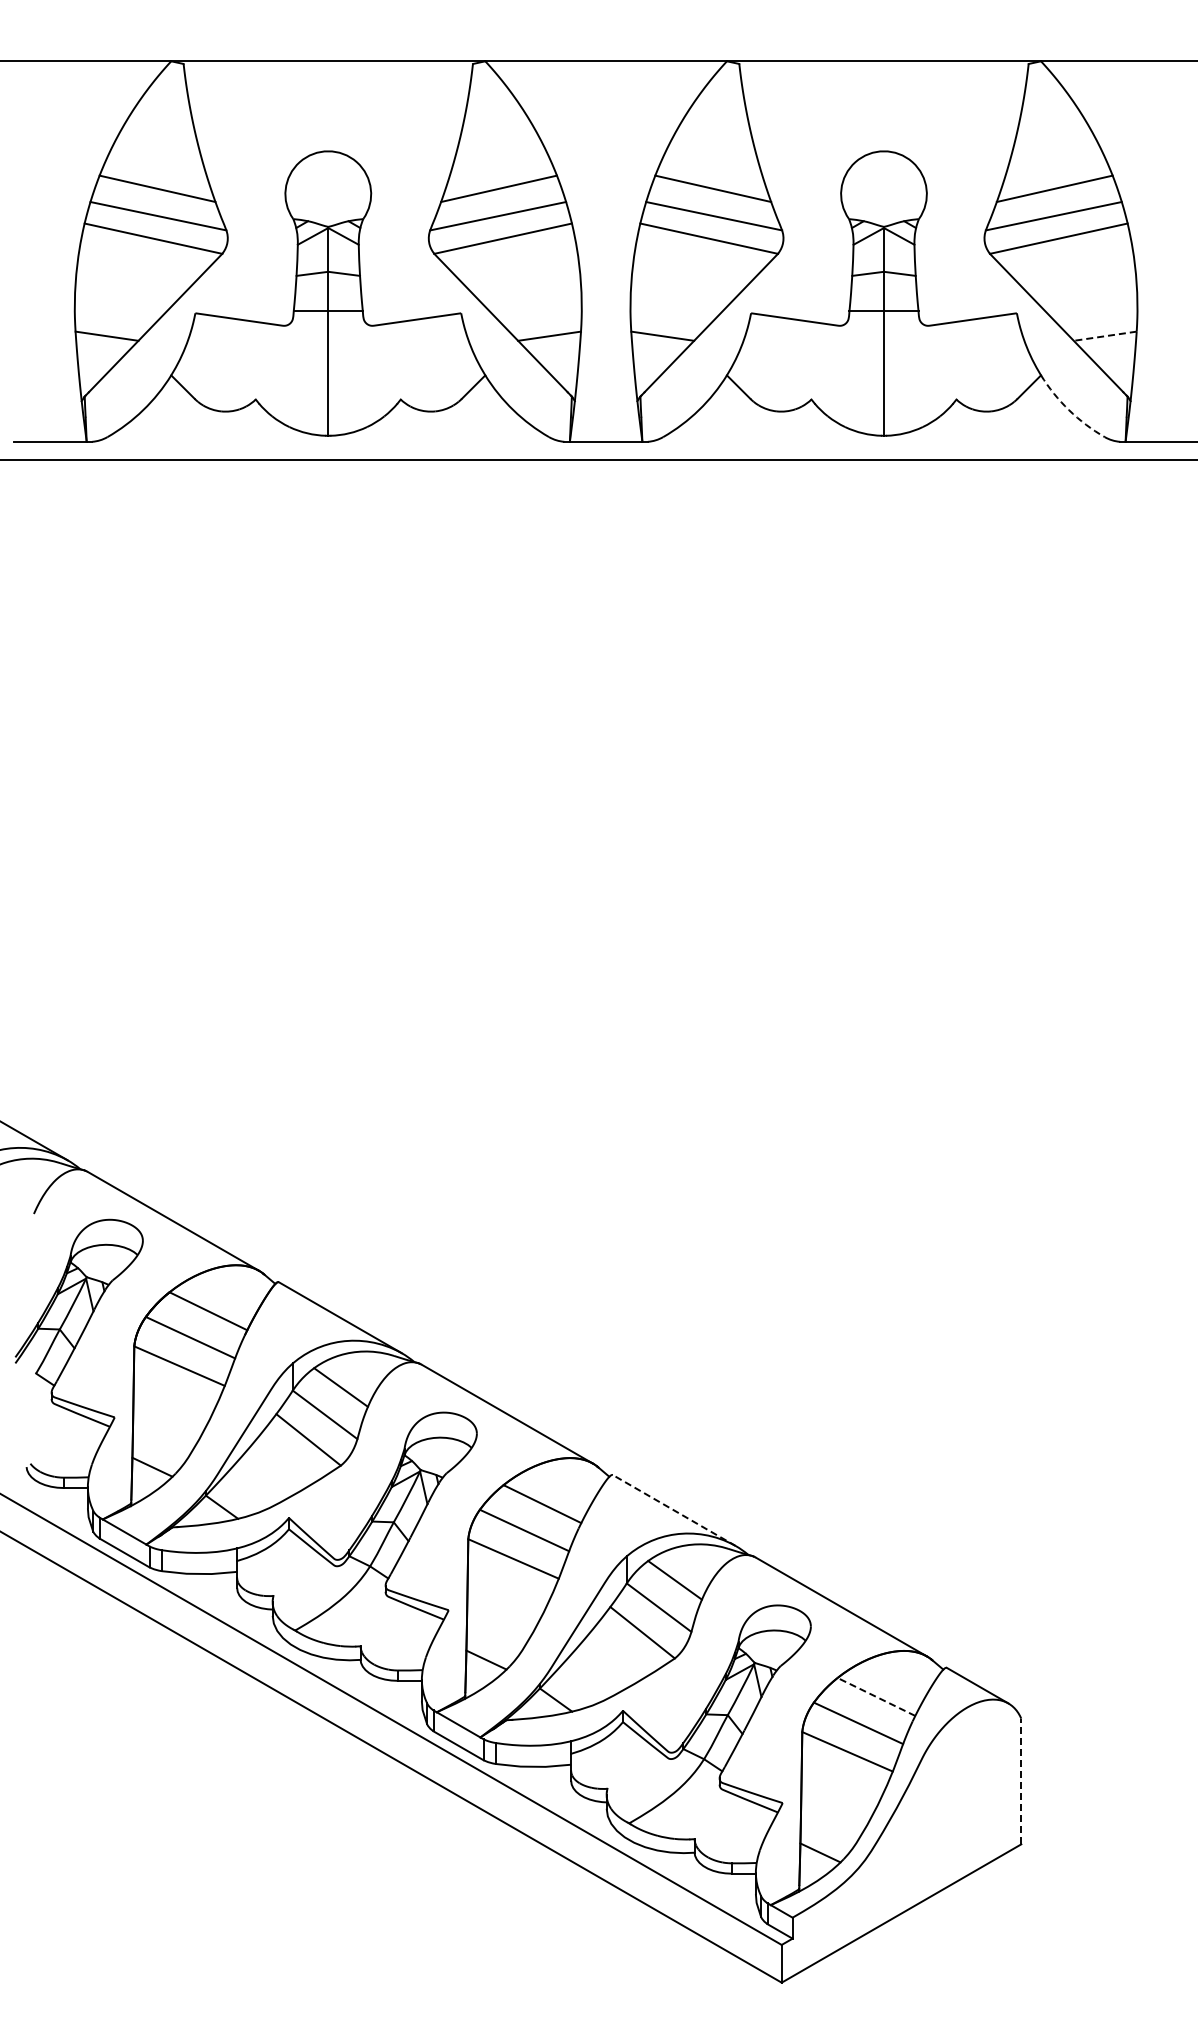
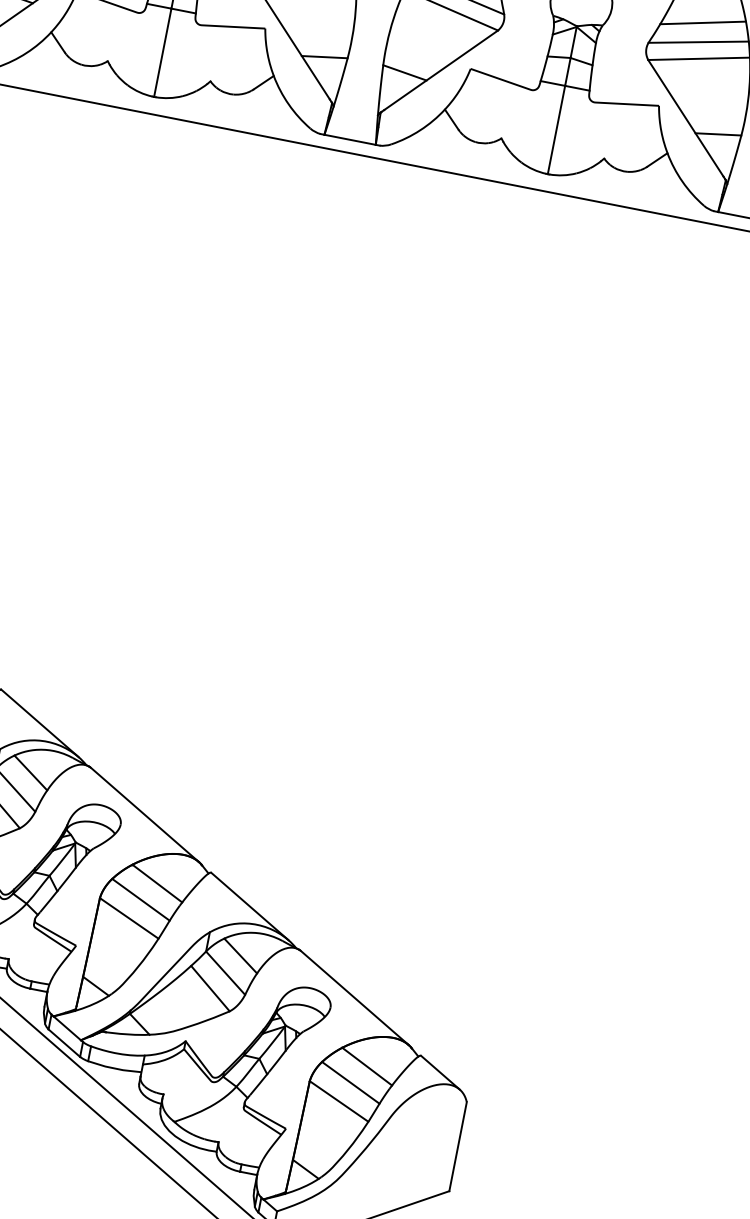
line: (1105, 336) -> (718, 134), dashed -> solid
arc: (1069, 410) -> (682, 182), dashed -> solid
line: (673, 1510) -> (249, 906), dashed -> solid
line: (876, 1696) -> (367, 1066), dashed -> solid
line: (1021, 1781) -> (458, 1146), dashed -> solid

